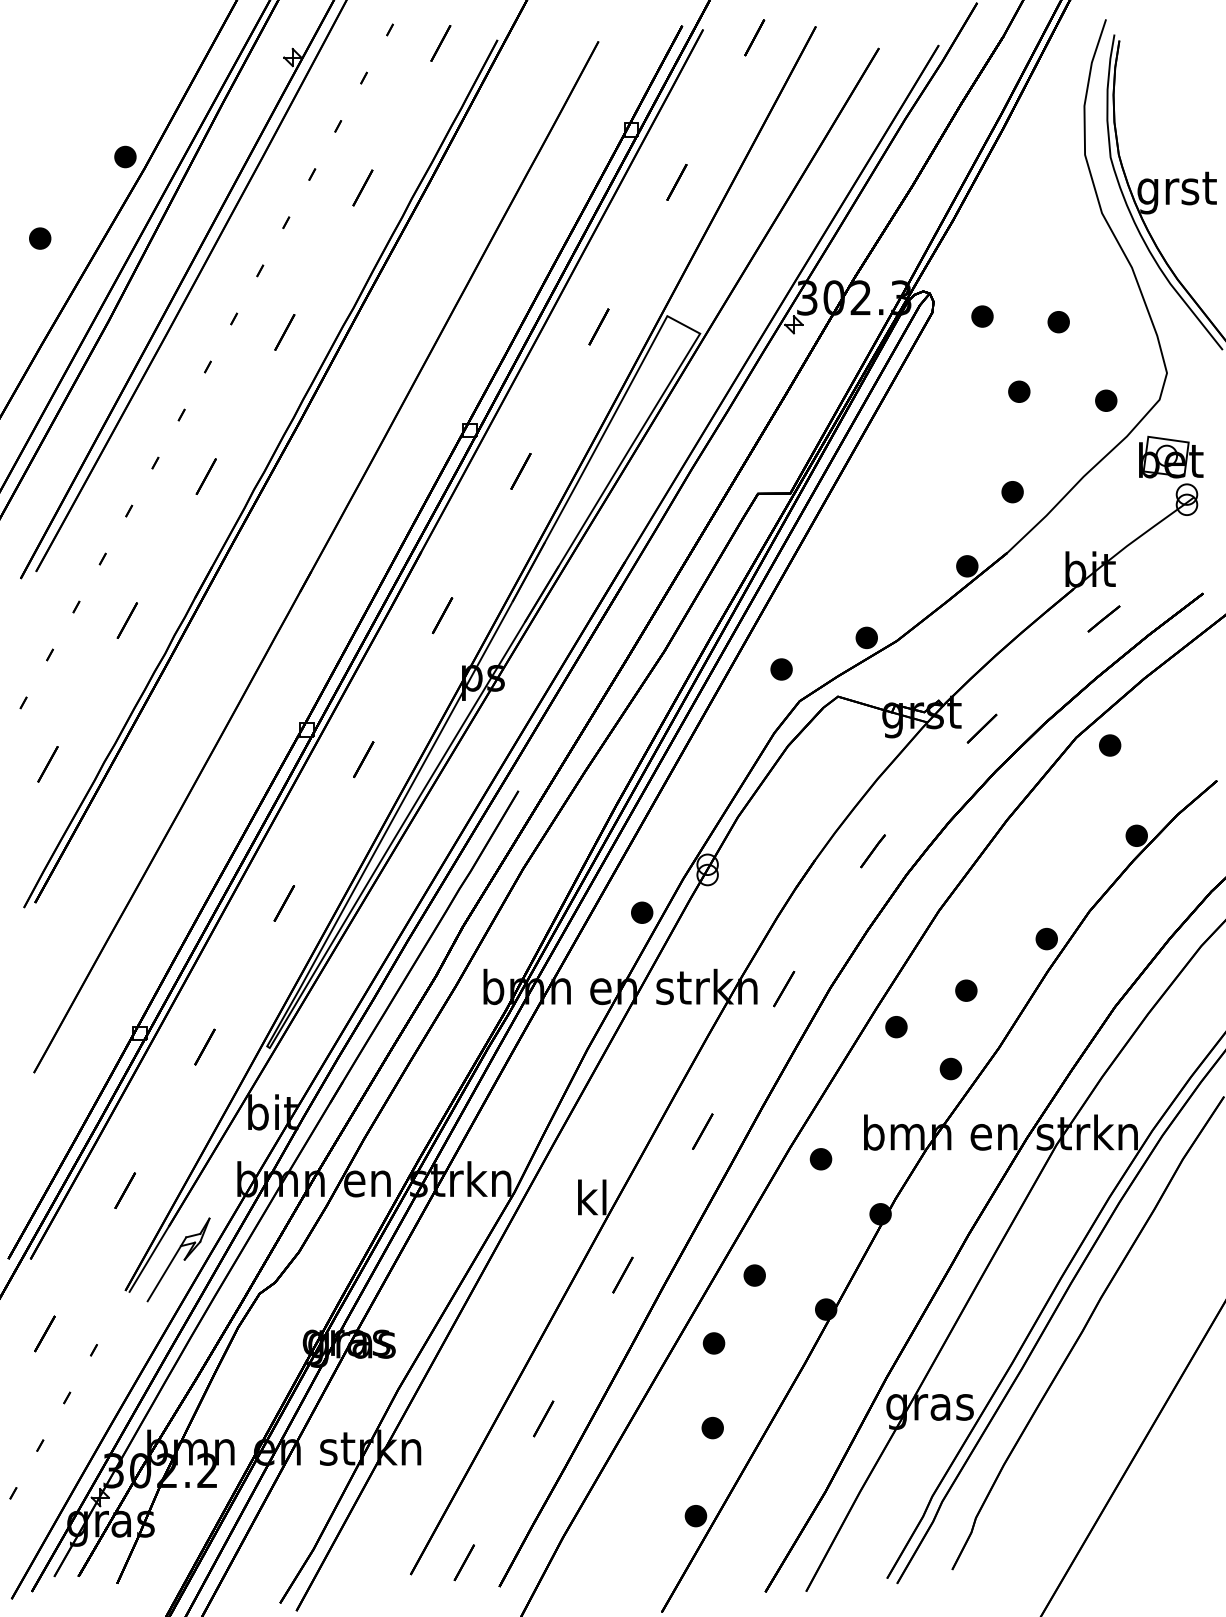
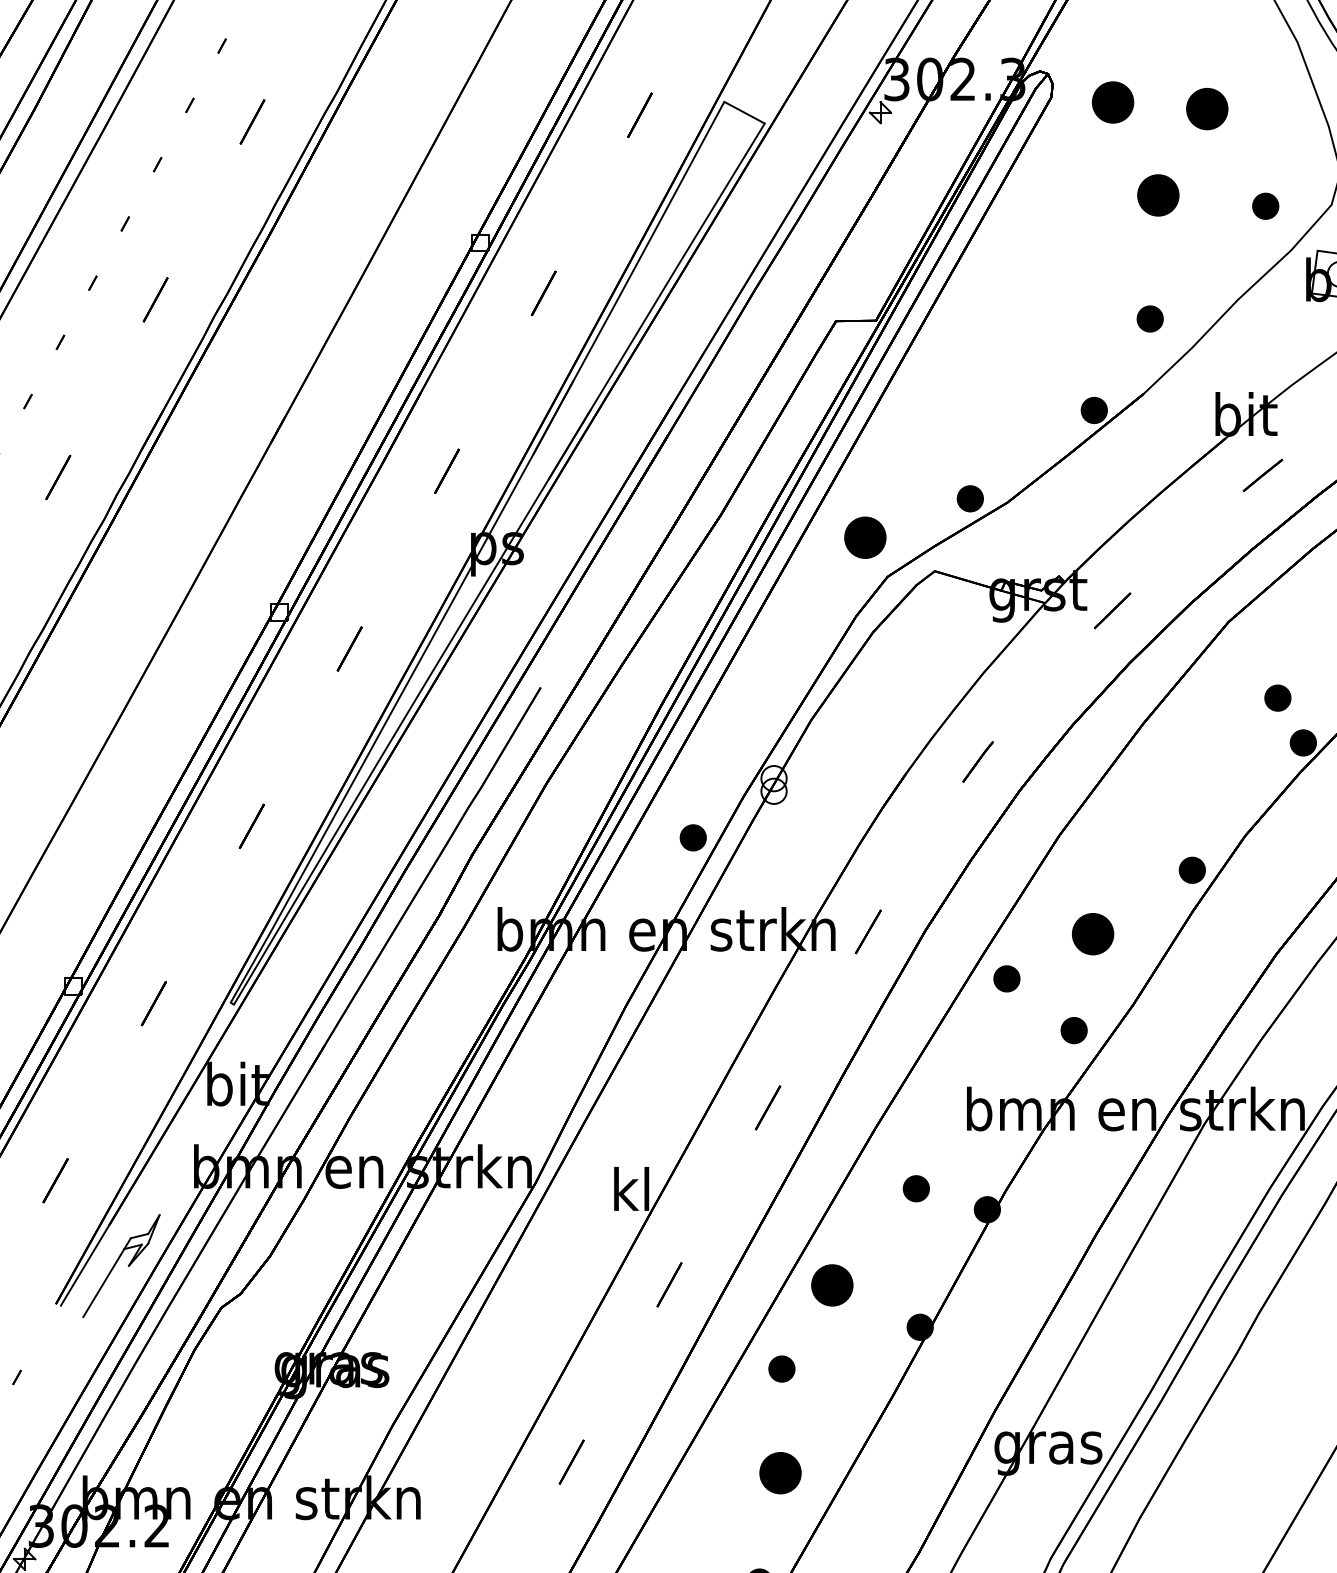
part: (982, 316) -> (1113, 102), size x1.6
part: (1058, 322) -> (1206, 109), size x1.6
part: (1019, 391) -> (1158, 194), size x1.6
part: (781, 669) -> (865, 537), size x1.6
part: (1110, 745) -> (1278, 698), moved
part: (966, 990) -> (1093, 933), size x1.6
part: (820, 1159) -> (915, 1189), moved
part: (754, 1275) -> (831, 1285), size x1.6
part: (712, 1428) -> (780, 1473), size x1.6

